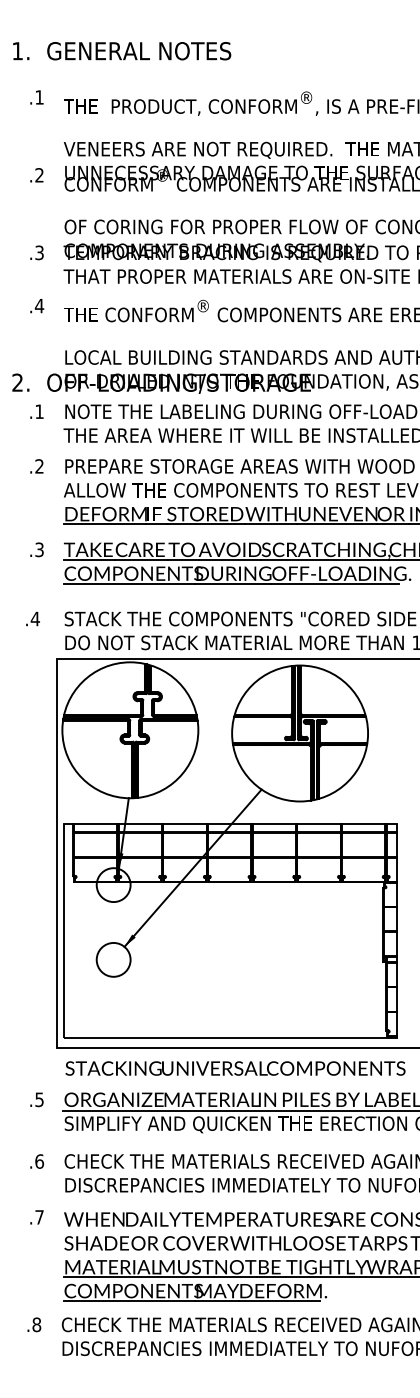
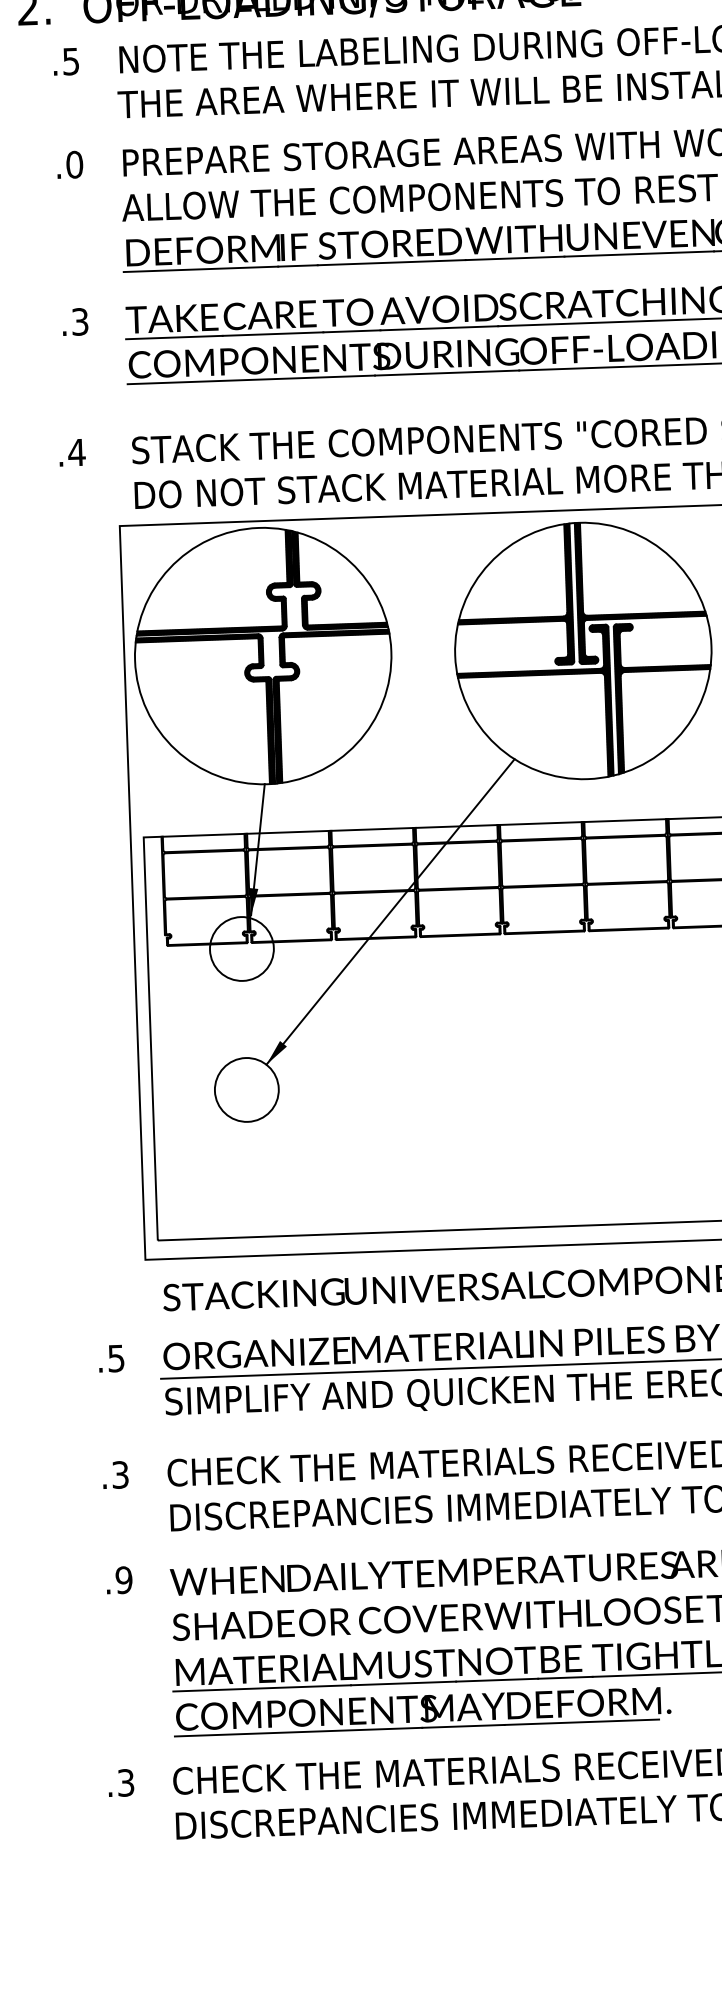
text: (39, 411) -> (70, 61), .1 -> .5
text: (39, 466) -> (74, 164), .2 -> .0
text: (39, 1161) -> (120, 1474), .6 -> .3
text: (39, 1217) -> (123, 1580), .7 -> .9
text: (36, 1324) -> (125, 1782), .8 -> .3

